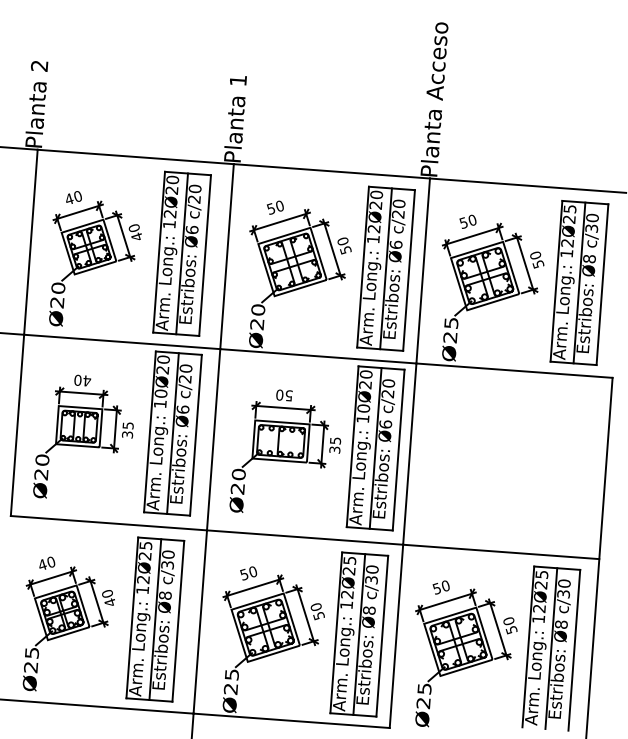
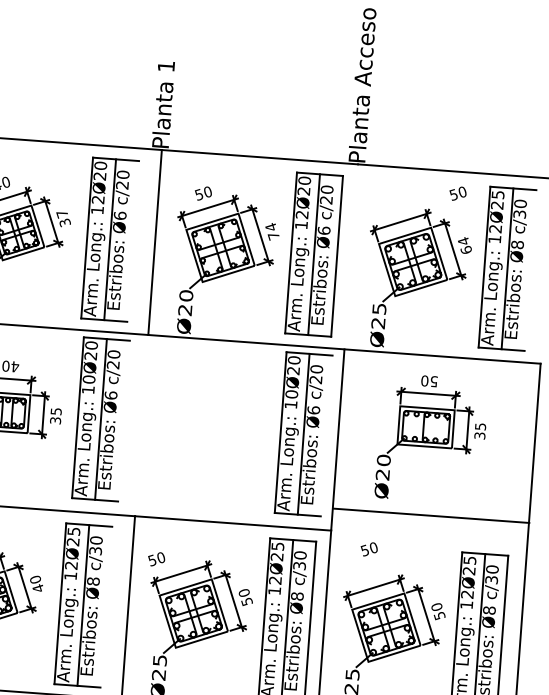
text: (467, 221) -> (457, 193), moved
text: (135, 232) -> (63, 218), 40 -> 37
text: (344, 245) -> (272, 231), 50 -> 74
line: (204, 255) -> (132, 241), removed
text: (537, 259) -> (465, 245), 50 -> 64
line: (422, 270) -> (350, 256), removed
line: (602, 284) -> (530, 270), removed
line: (195, 434) -> (123, 420), removed
line: (213, 439) -> (141, 425), removed
line: (398, 449) -> (326, 435), removed
part: (285, 450) -> (430, 436), moved
line: (501, 551) -> (431, 515), moved
text: (248, 573) -> (156, 559), moved
text: (440, 587) -> (368, 549), moved
line: (178, 620) -> (106, 606), removed

